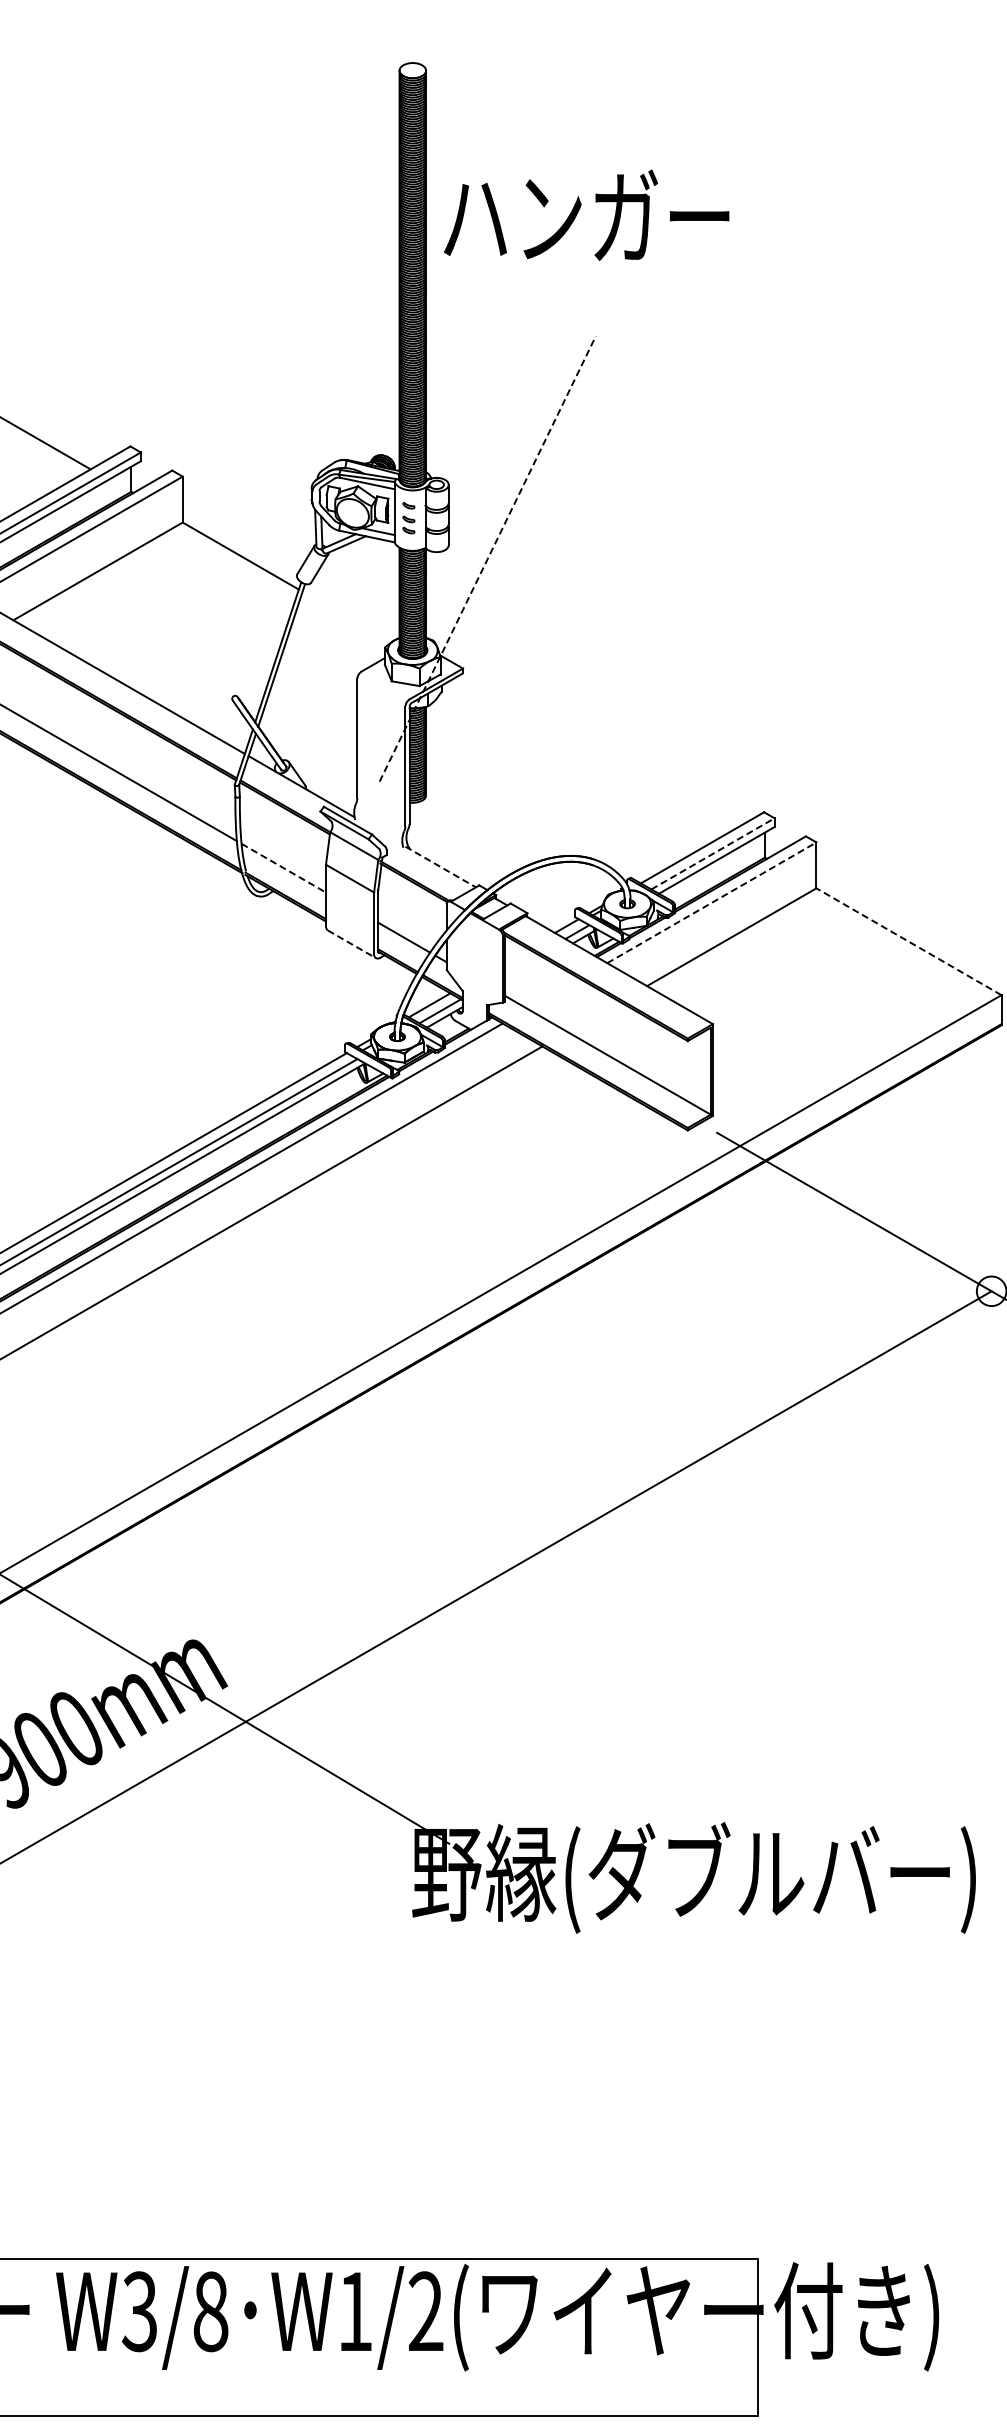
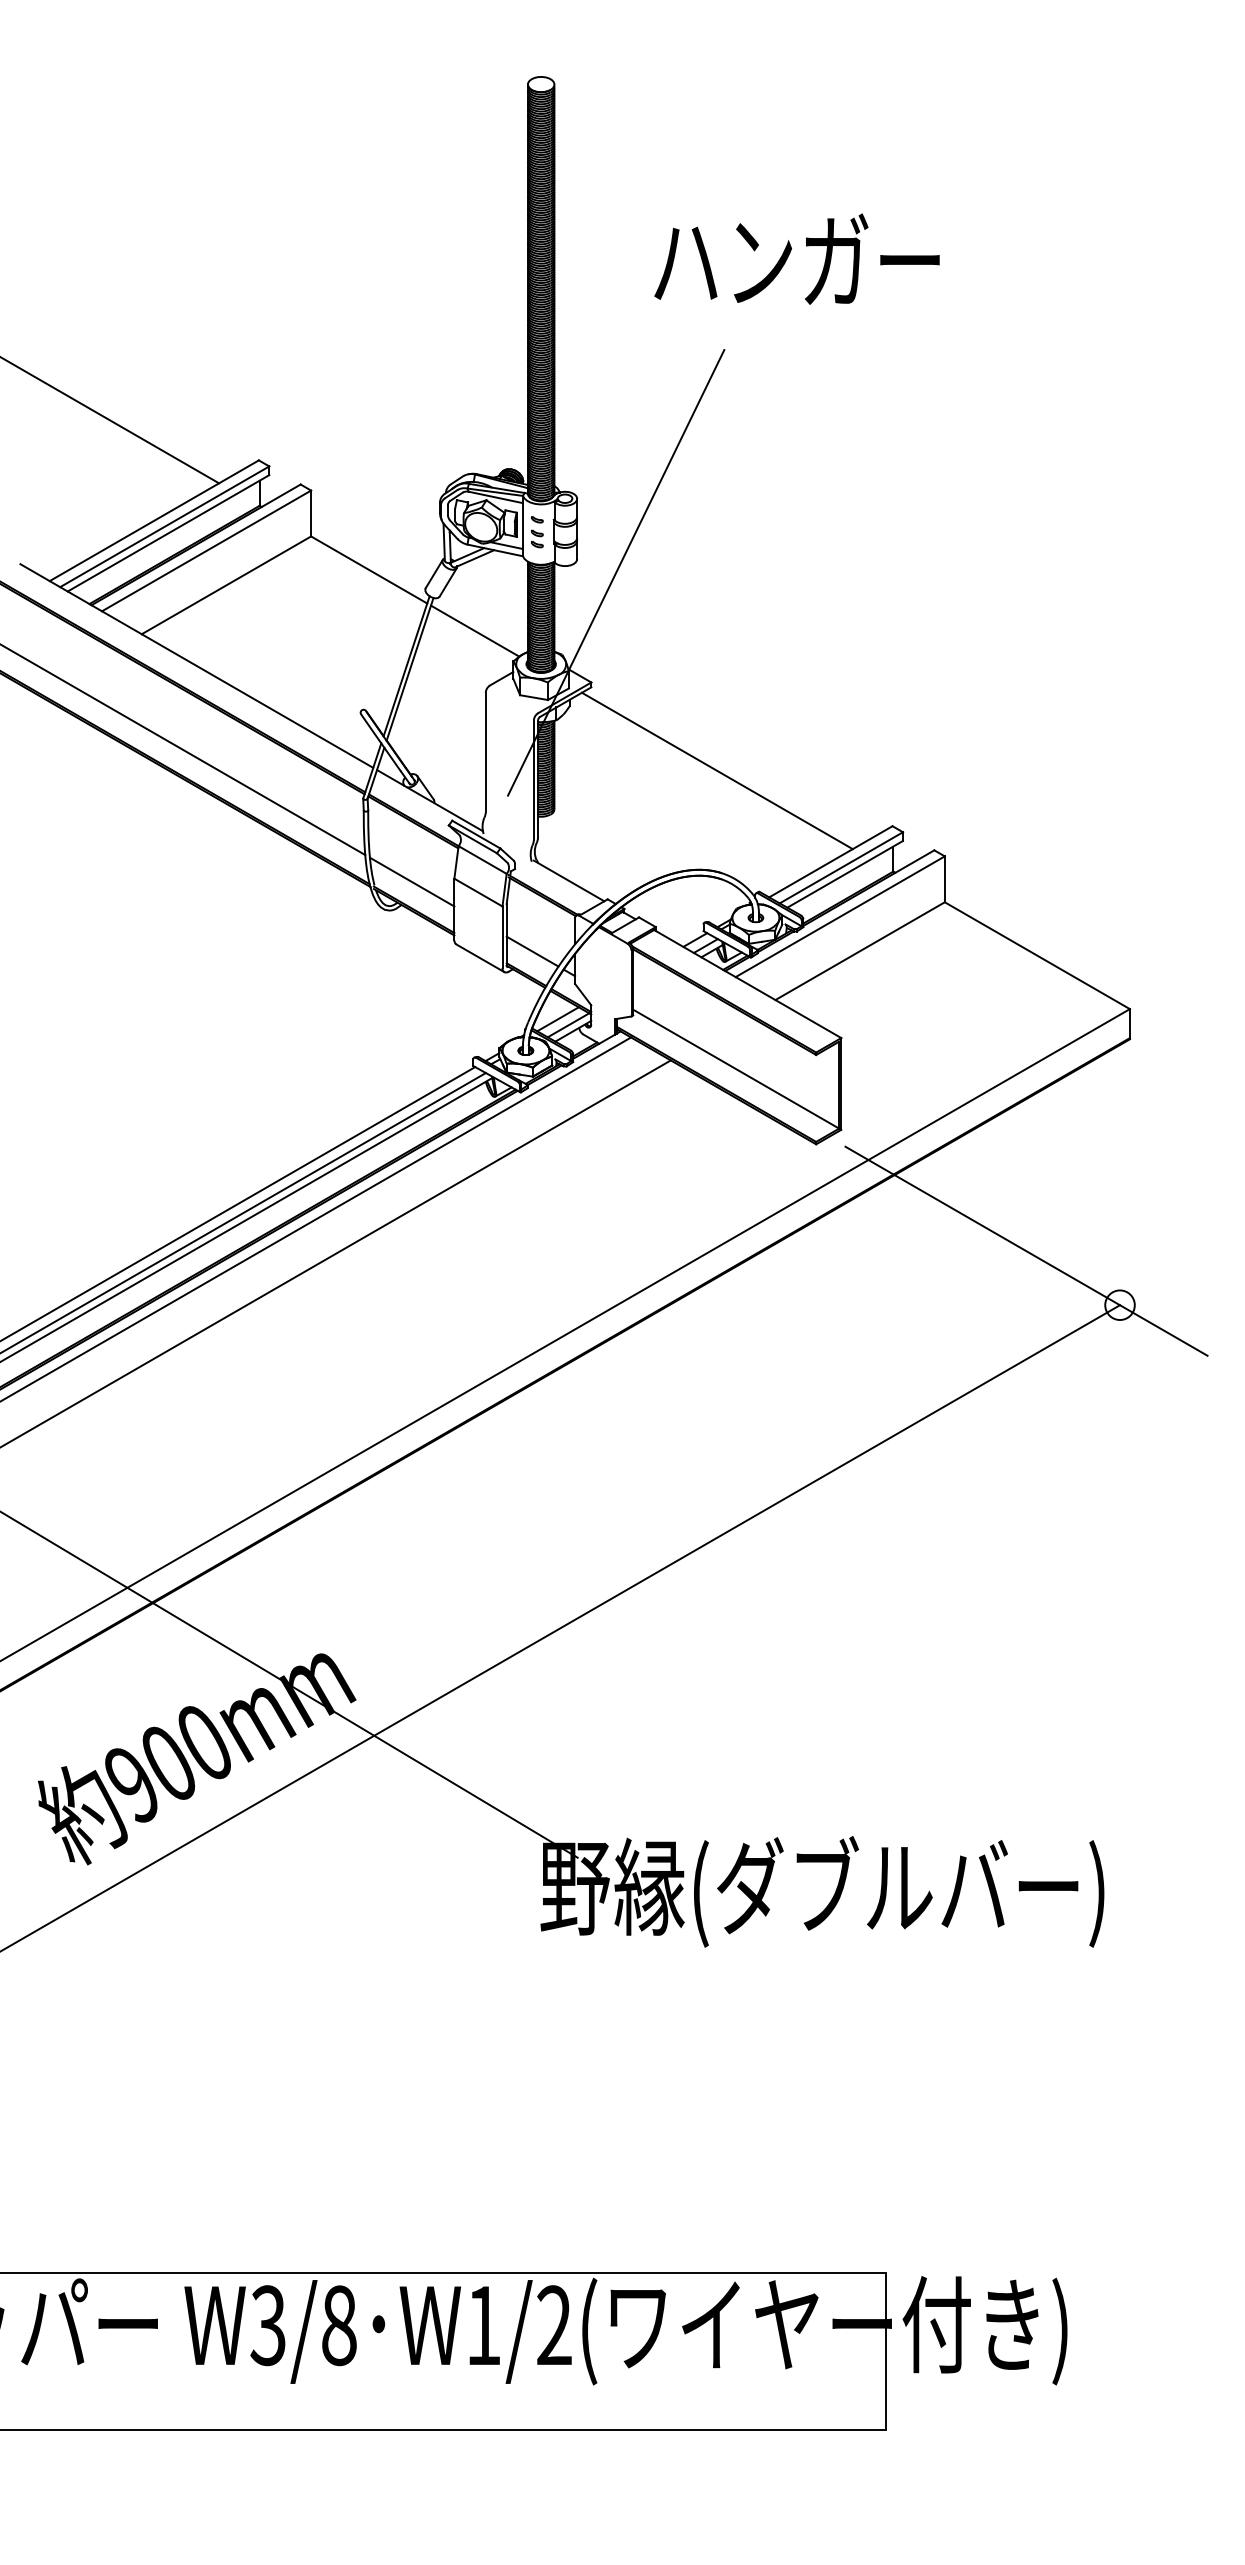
text: (586, 214) -> (796, 258), moved
line: (488, 558) -> (616, 572), dashed -> solid
line: (347, 616) -> (475, 630), added
line: (588, 756) -> (716, 770), added
line: (713, 853) -> (841, 867), dashed -> solid
line: (441, 866) -> (569, 880), dashed -> solid
line: (284, 868) -> (412, 882), dashed -> solid
line: (712, 902) -> (840, 916), dashed -> solid
line: (909, 941) -> (1037, 955), dashed -> solid
line: (352, 944) -> (480, 958), dashed -> solid

